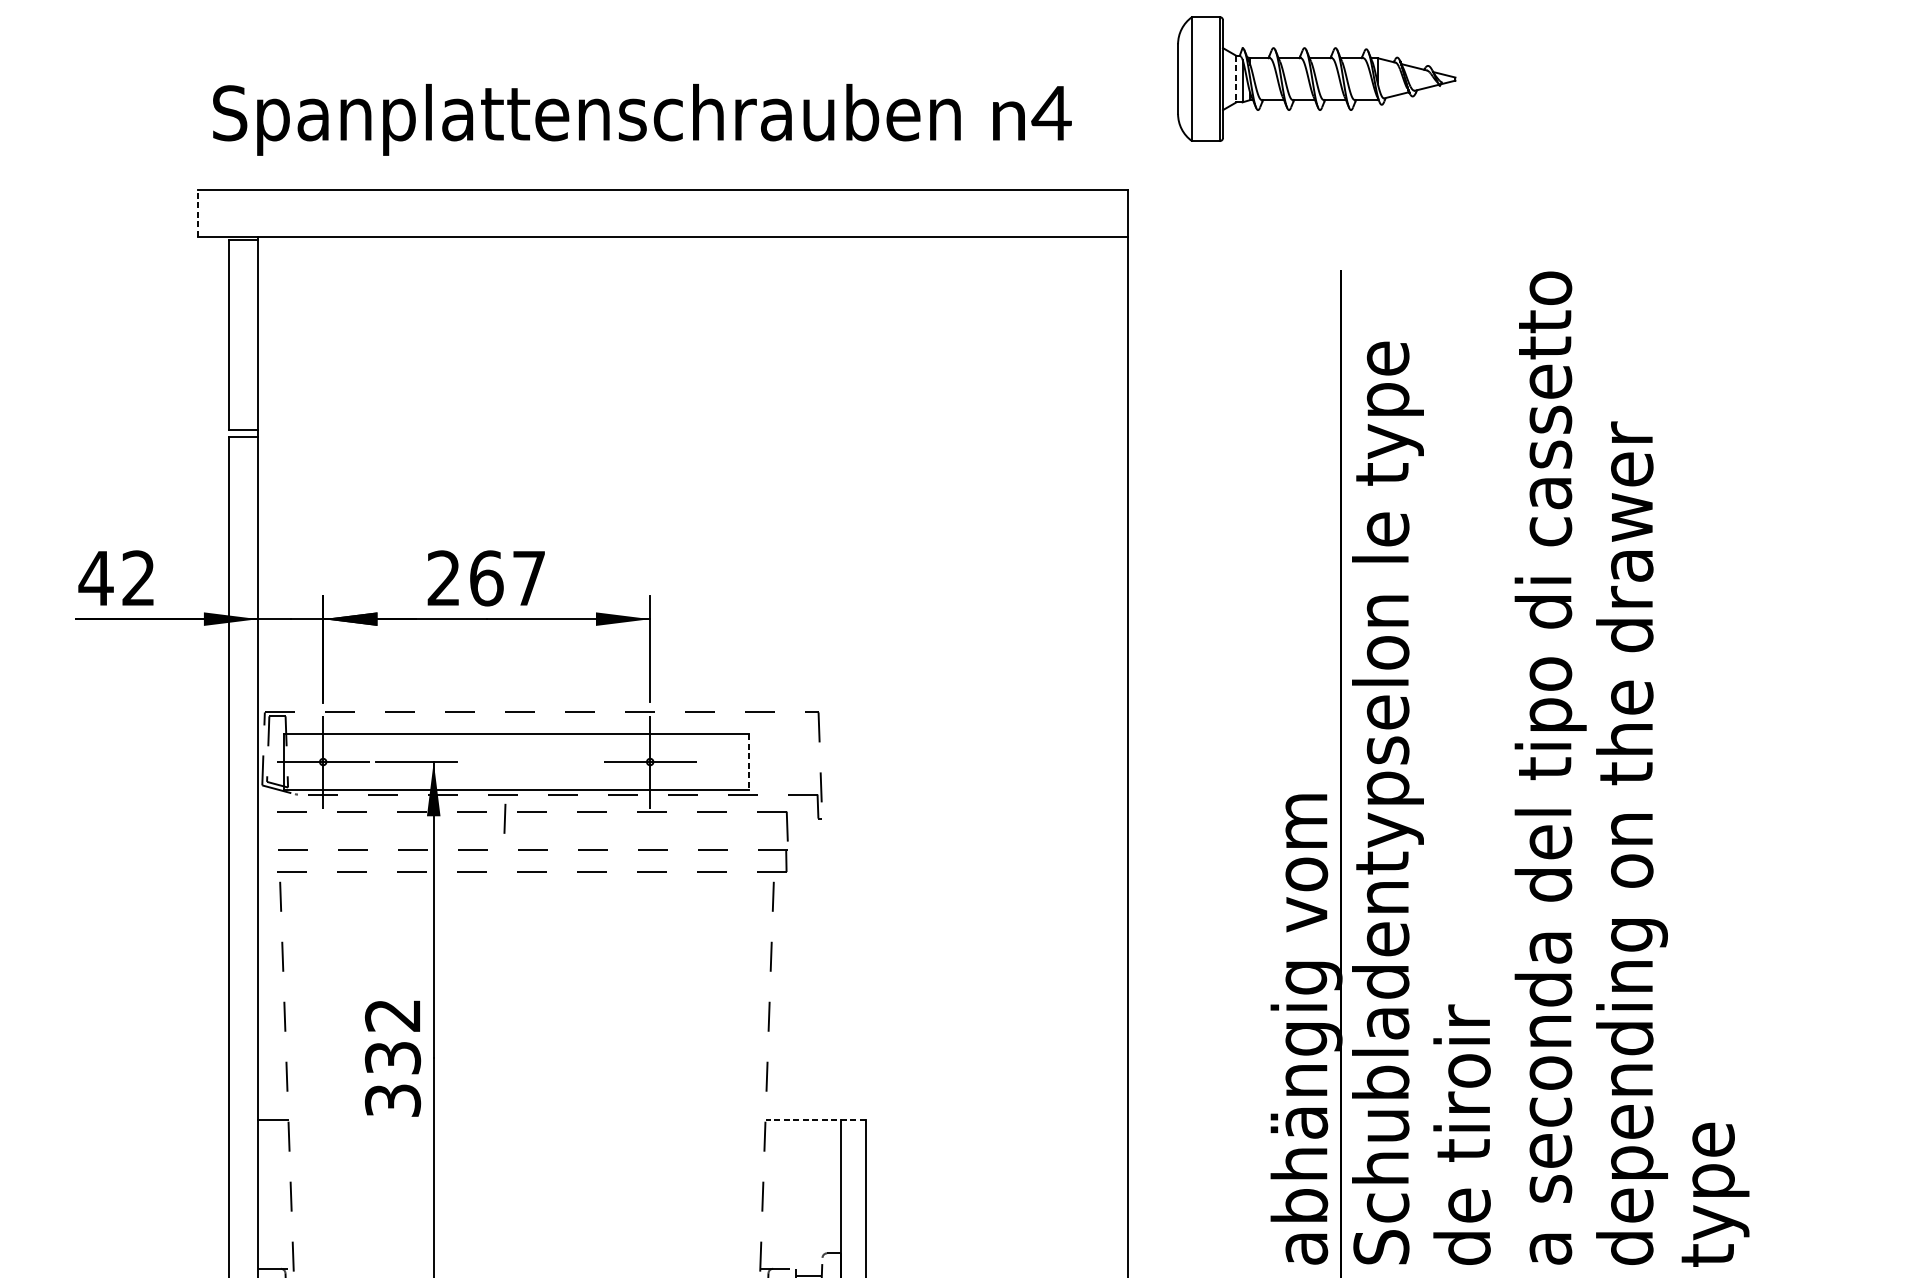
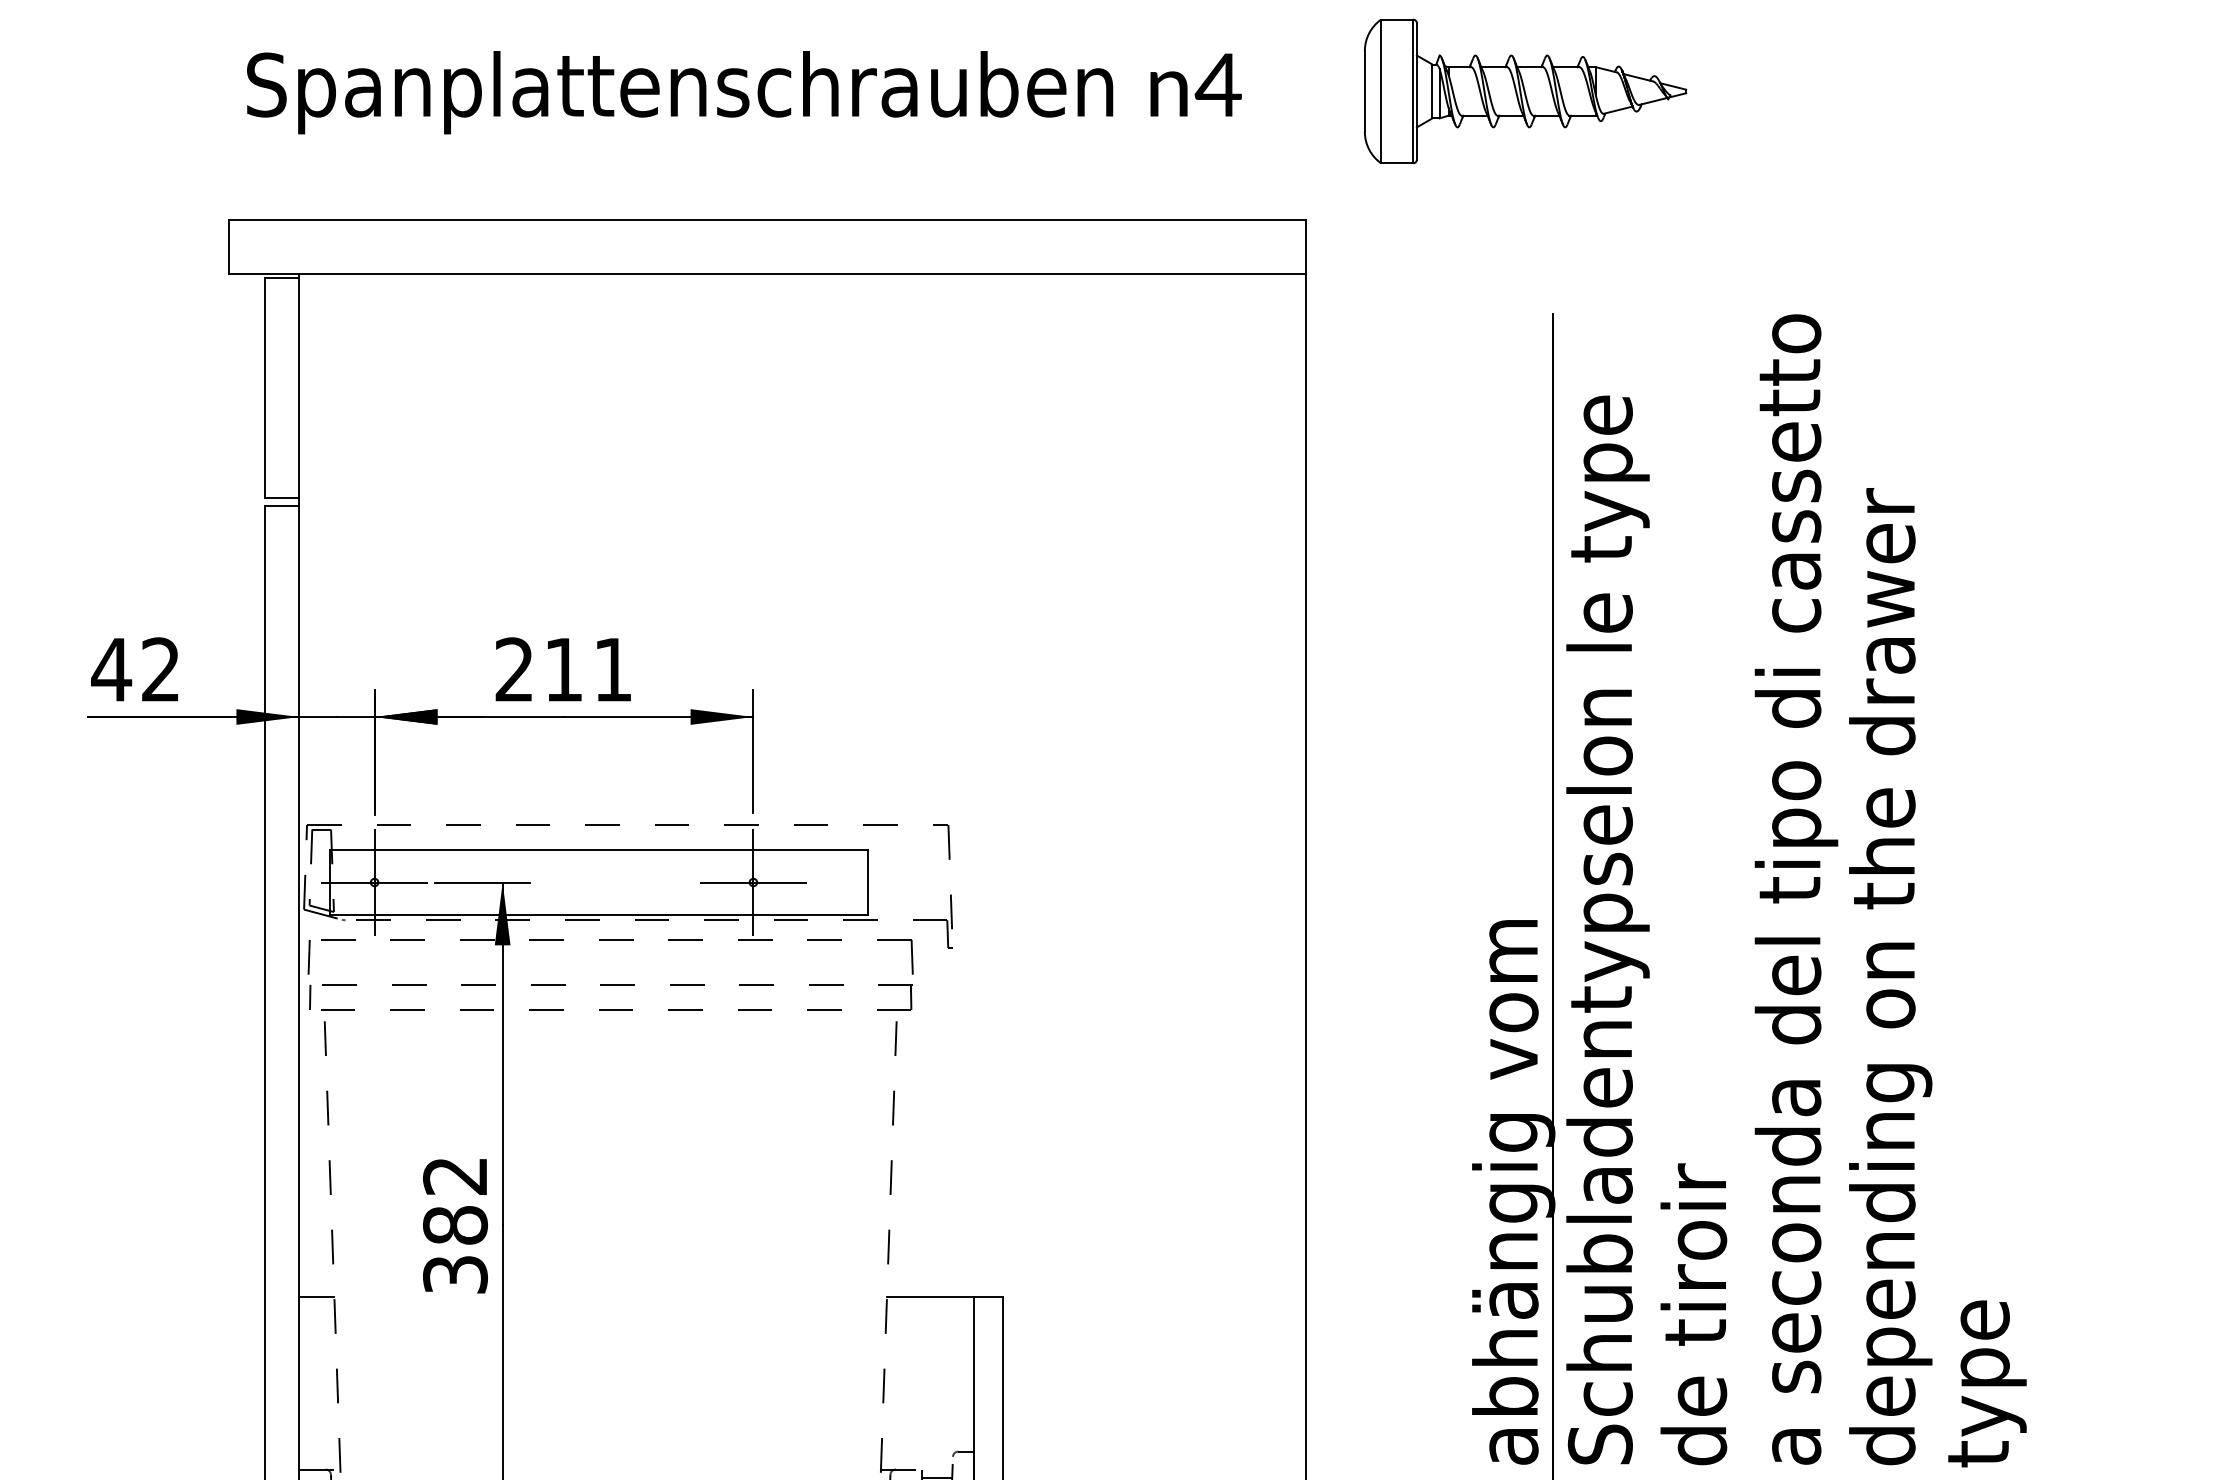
line: (1236, 79) -> (1432, 91), dashed -> solid
text: (642, 119) -> (744, 92), moved
line: (197, 213) -> (229, 247), dashed -> solid
text: (506, 578) -> (587, 669), 267 -> 211
line: (749, 762) -> (868, 883), dashed -> solid
line: (504, 818) -> (308, 957), moved
line: (267, 860) -> (310, 996), added
text: (393, 1058) -> (455, 1225), 332 -> 382
line: (815, 1120) -> (944, 1297), dashed -> solid

